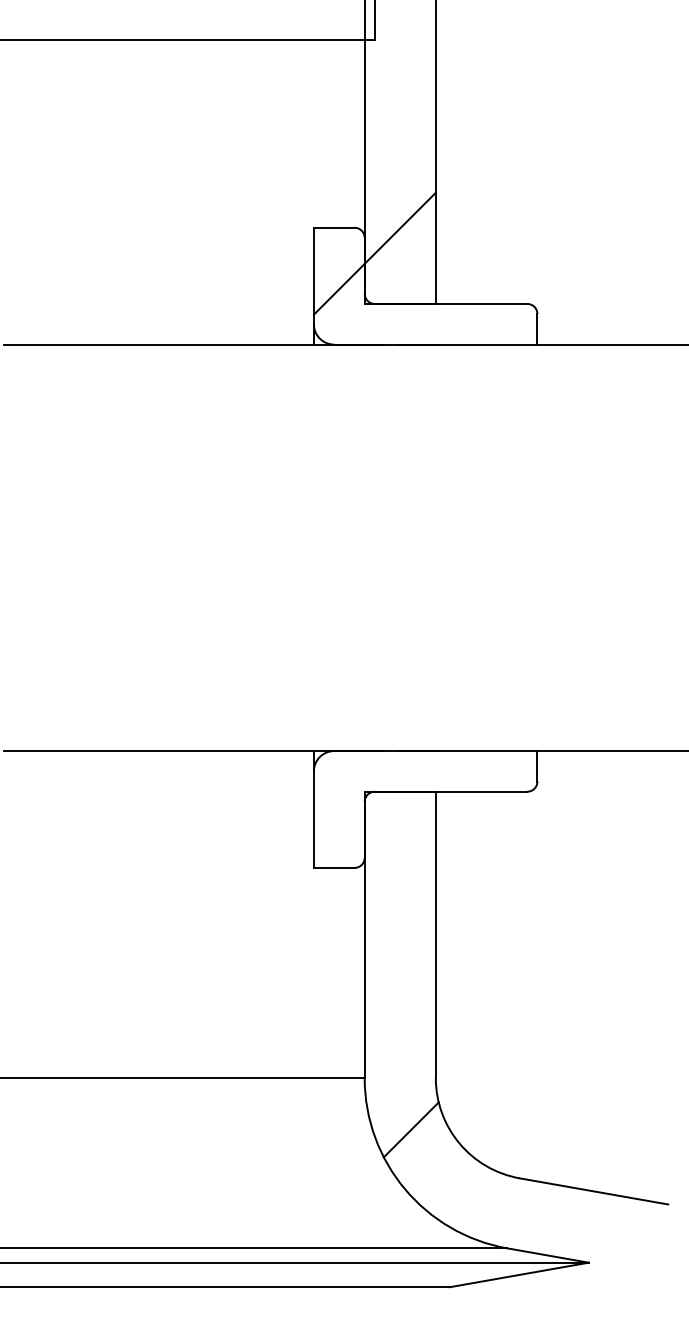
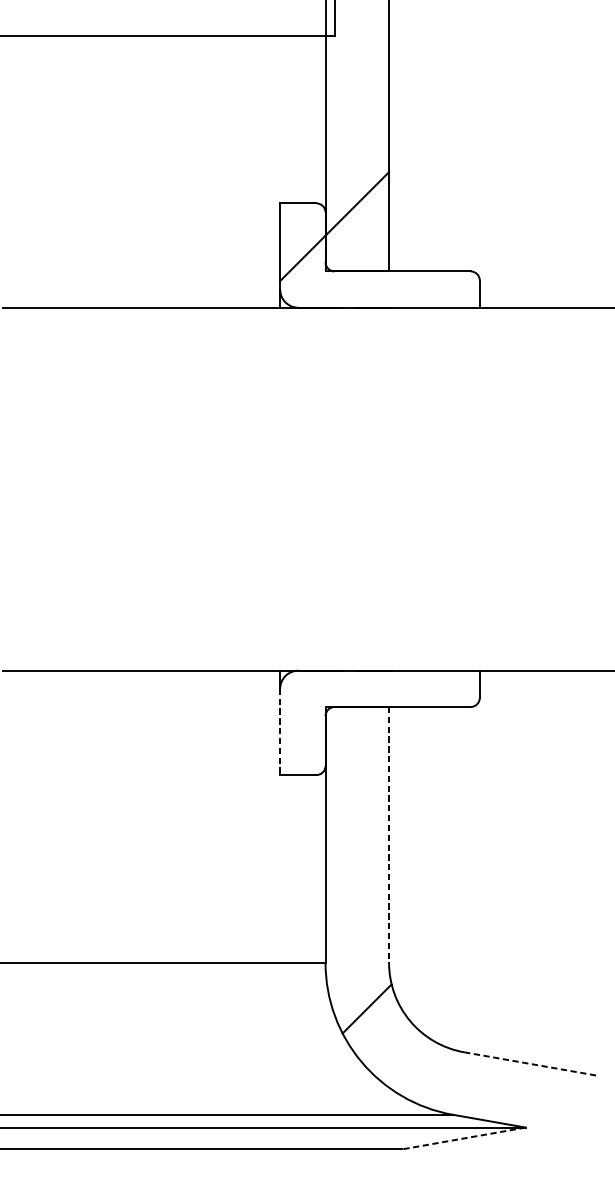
line: (313, 820) -> (279, 732), solid -> dashed
line: (435, 935) -> (388, 835), solid -> dashed
line: (594, 1191) -> (530, 1064), solid -> dashed
line: (518, 1275) -> (462, 1139), solid -> dashed

